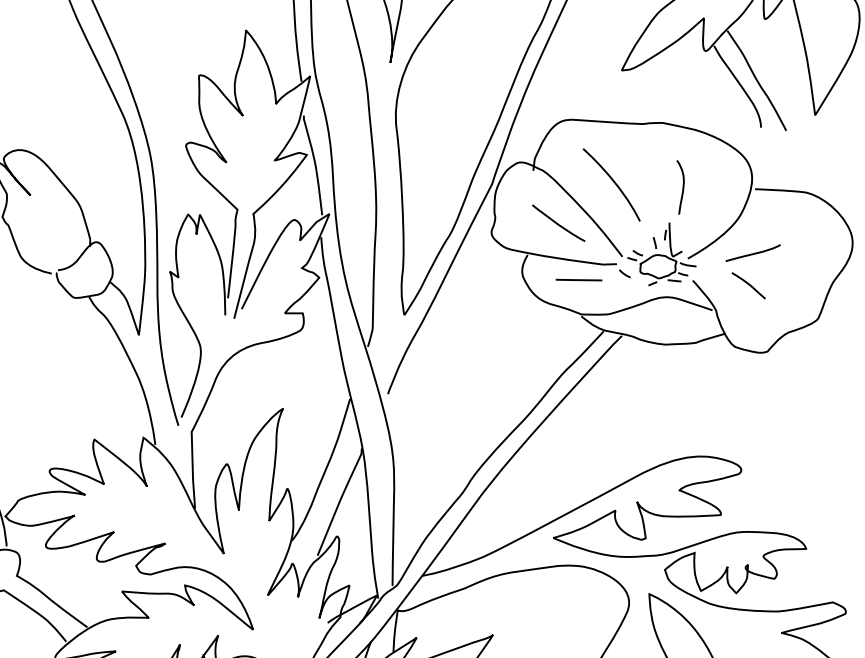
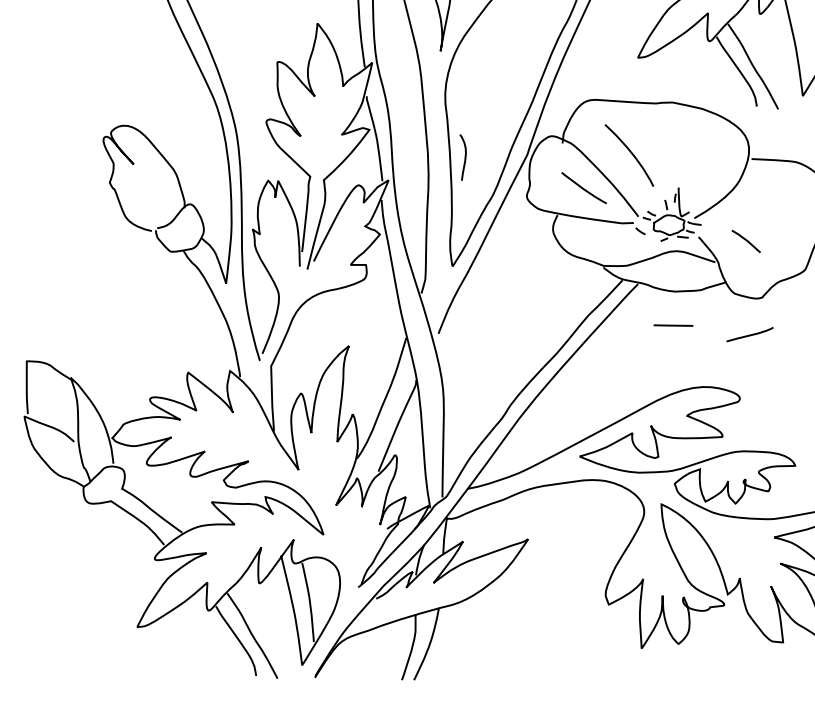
curve: (682, 187) -> (464, 157), moved
curve: (752, 253) -> (749, 334), moved
line: (579, 279) -> (673, 325), moved

